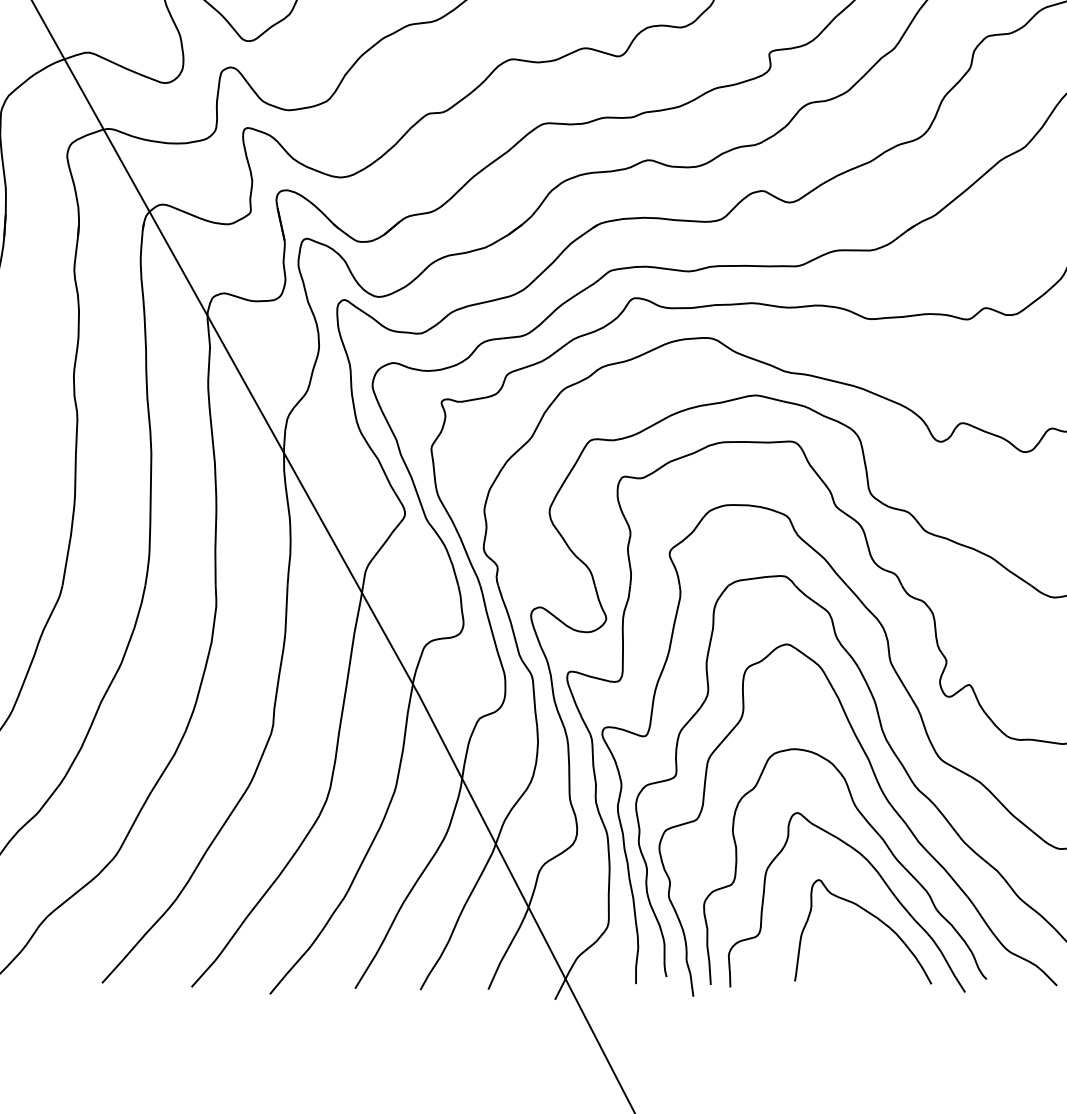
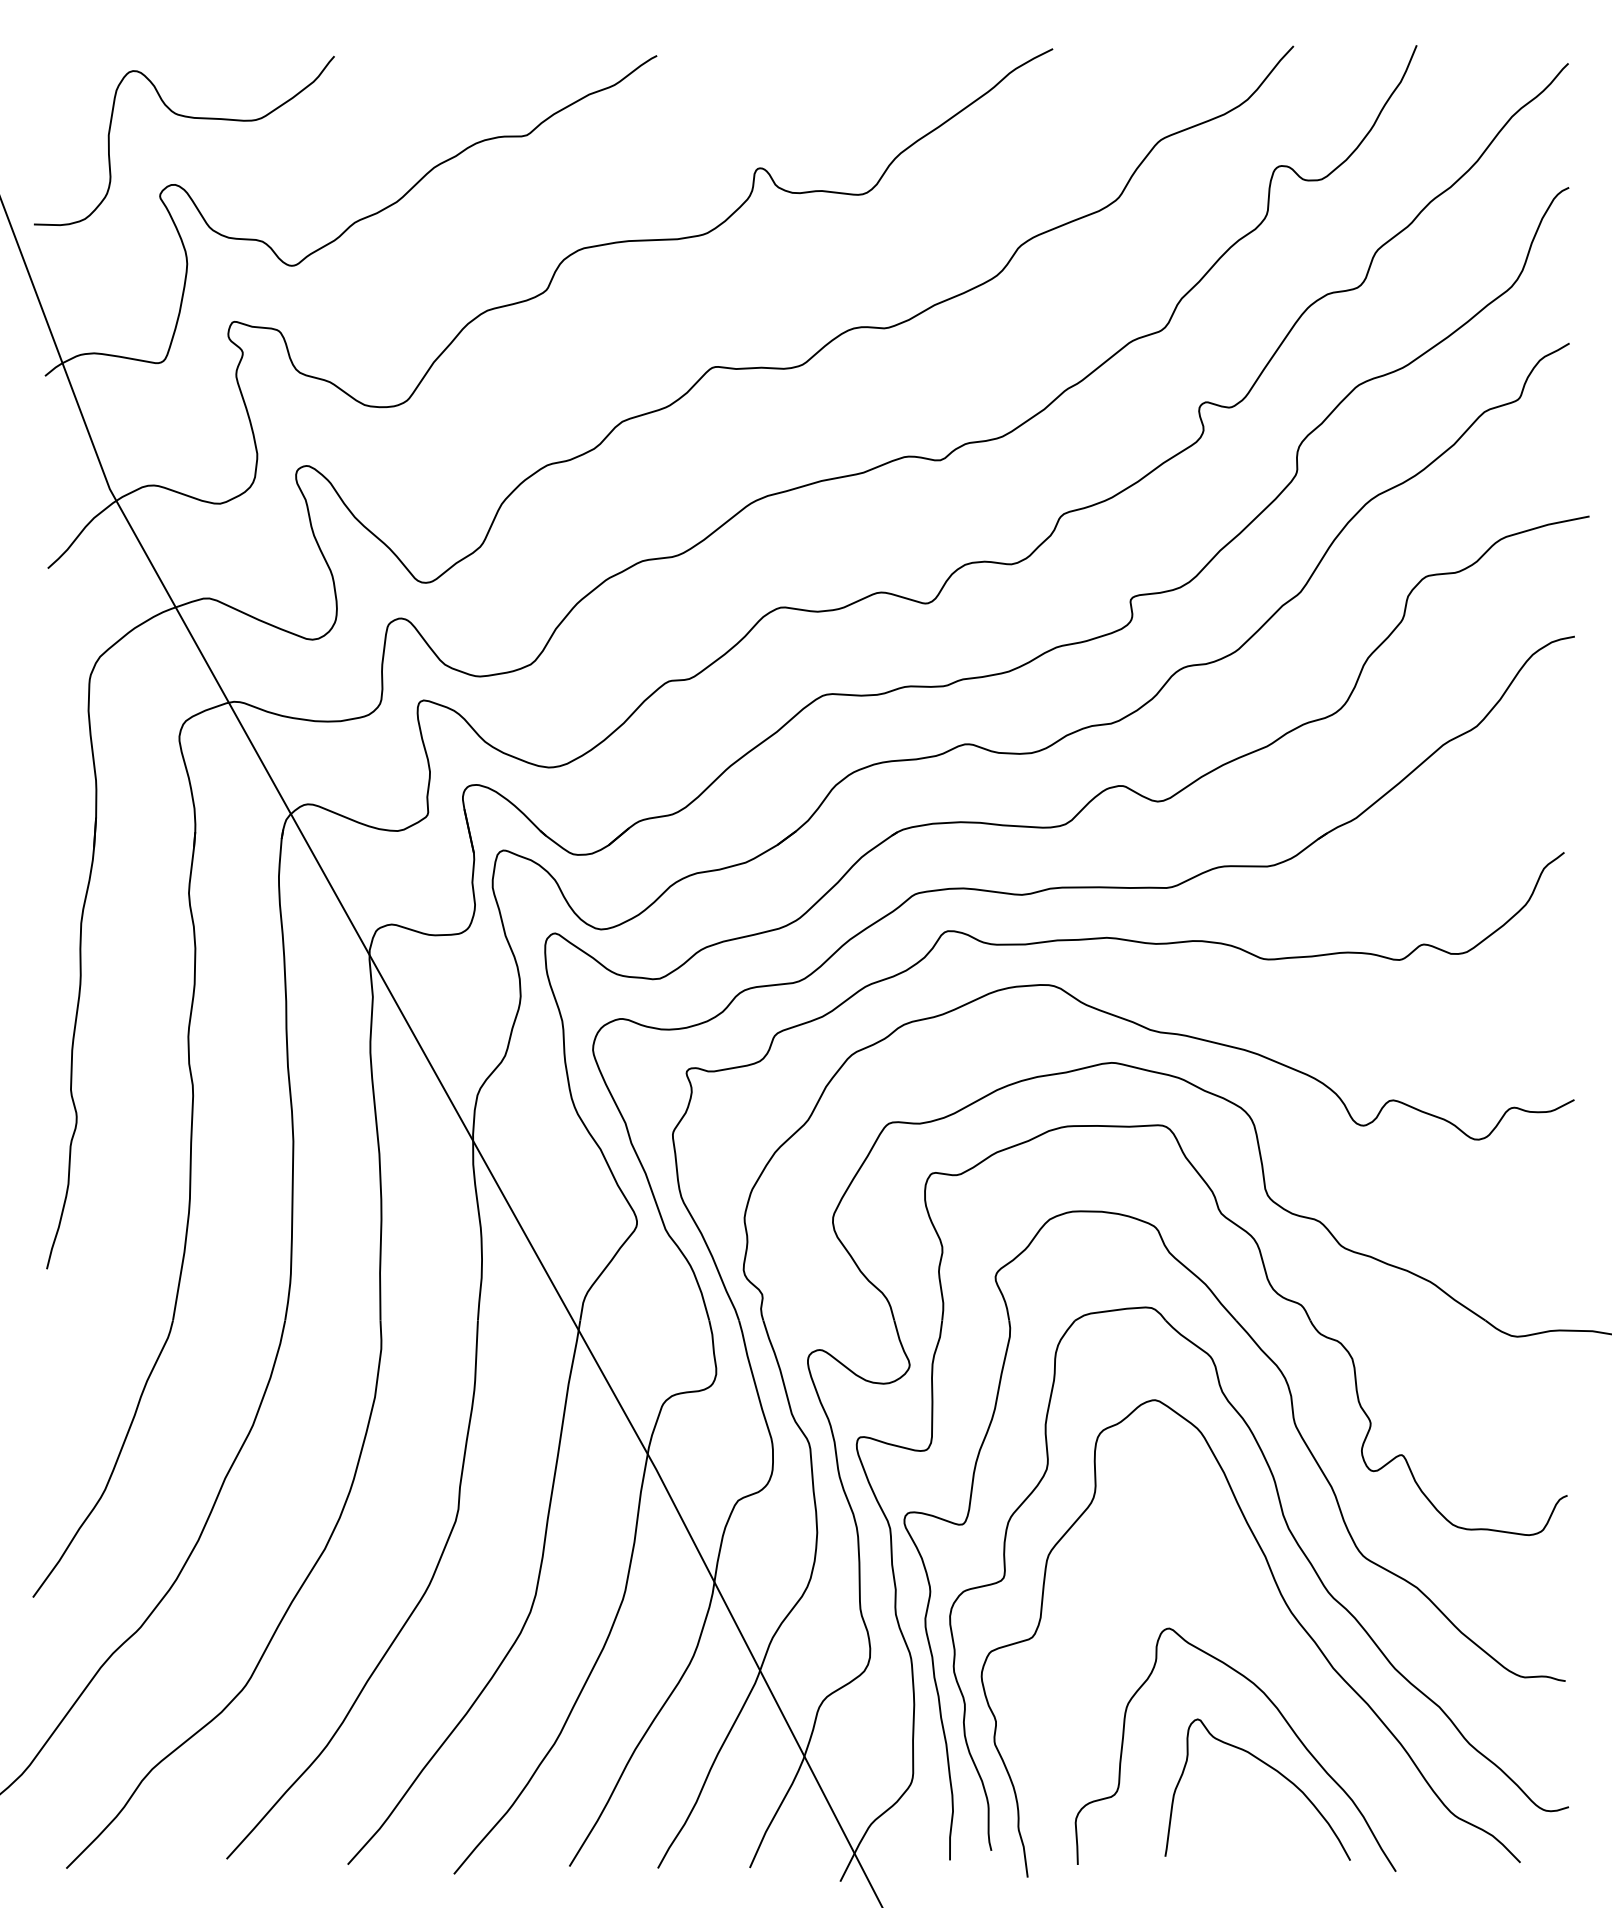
curve: (879, 836) -> (1279, 1660), removed

